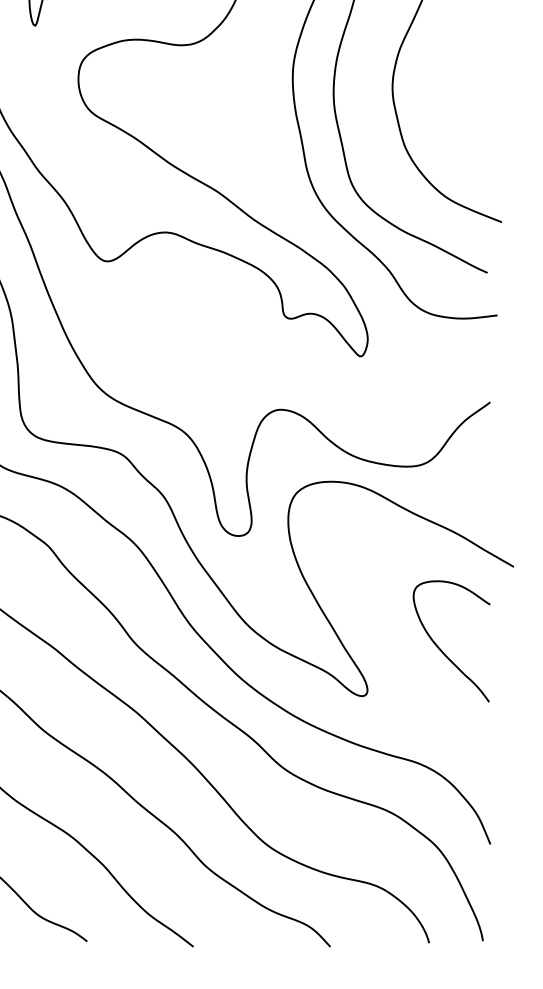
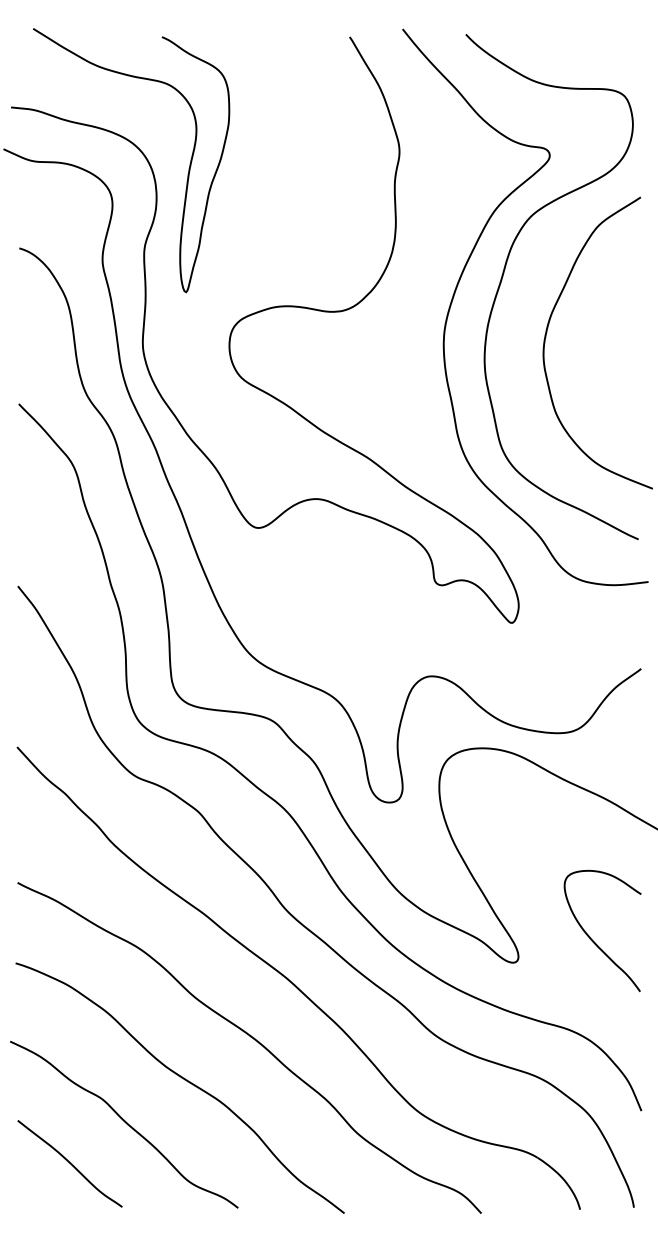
curve: (439, 646) -> (590, 936), moved

